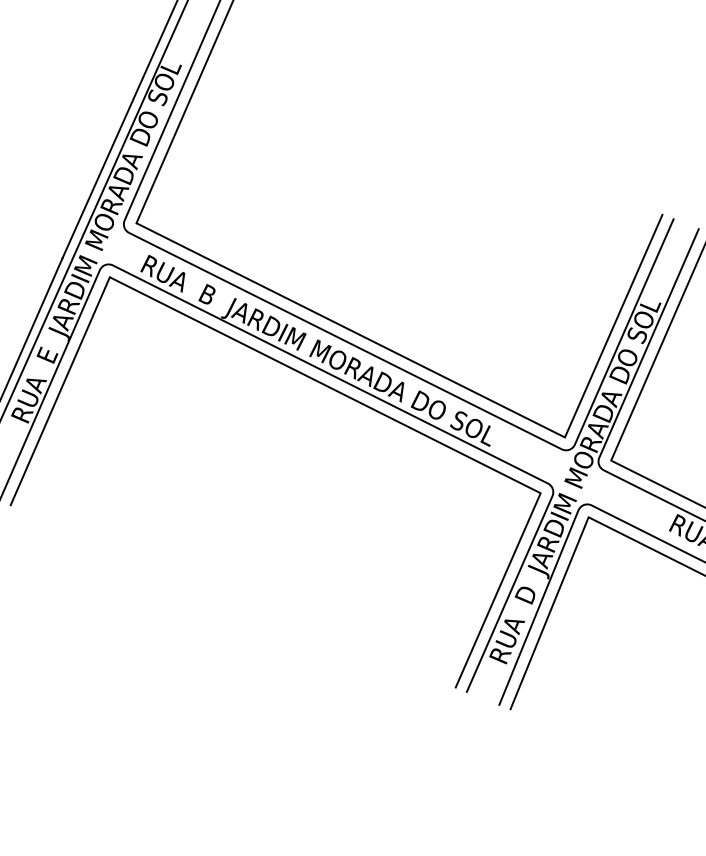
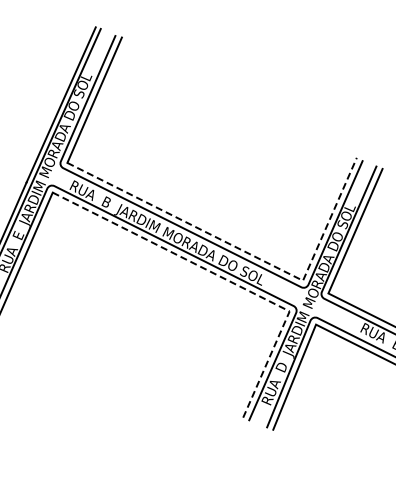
line: (460, 386) -> (245, 252), solid -> dashed
line: (422, 433) -> (224, 278), solid -> dashed

